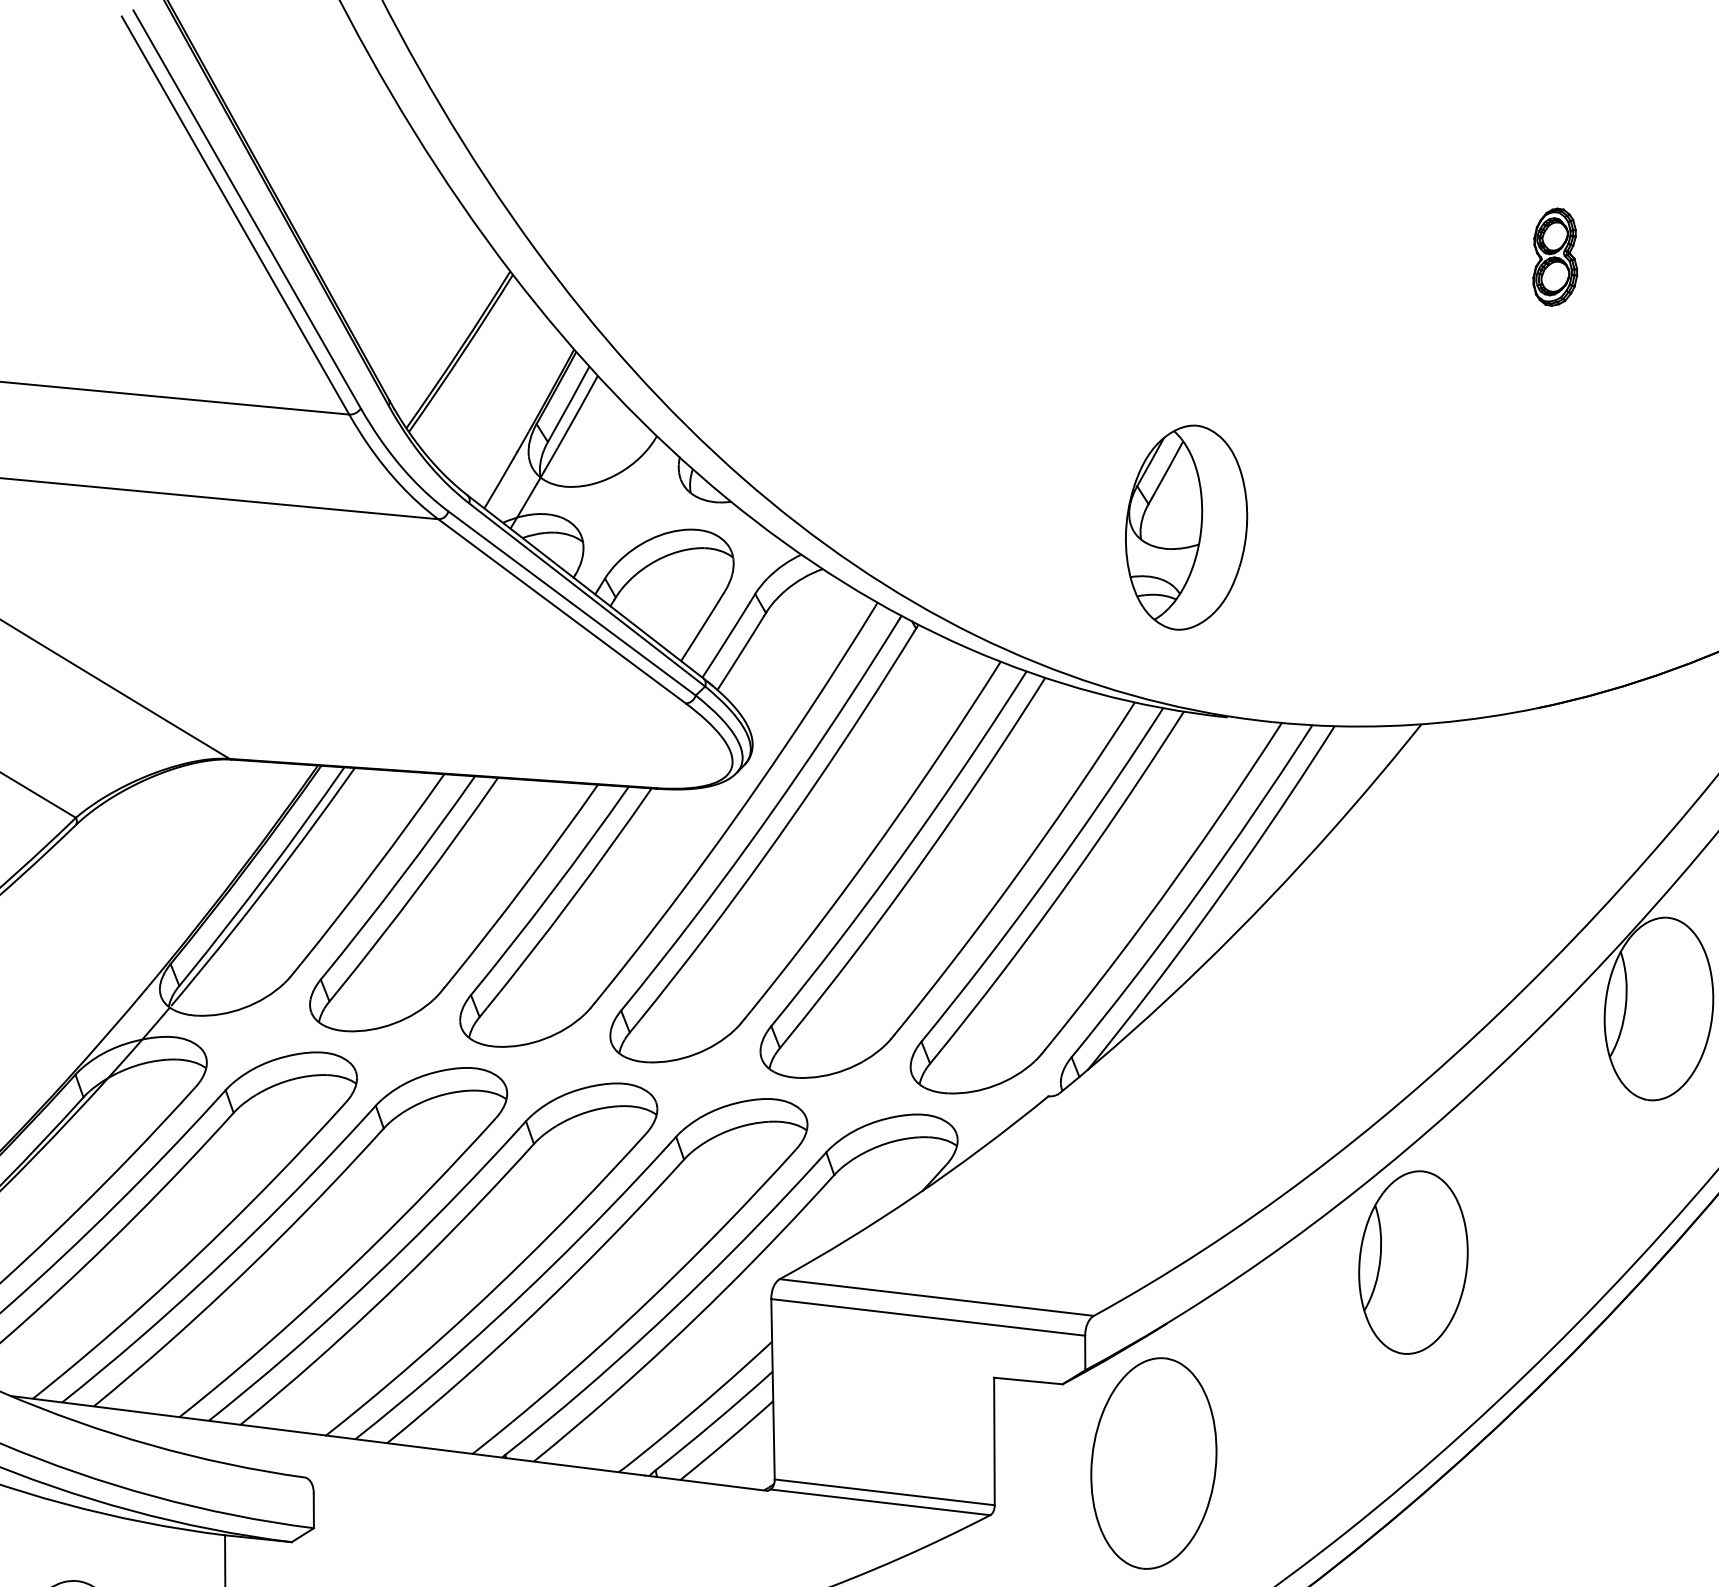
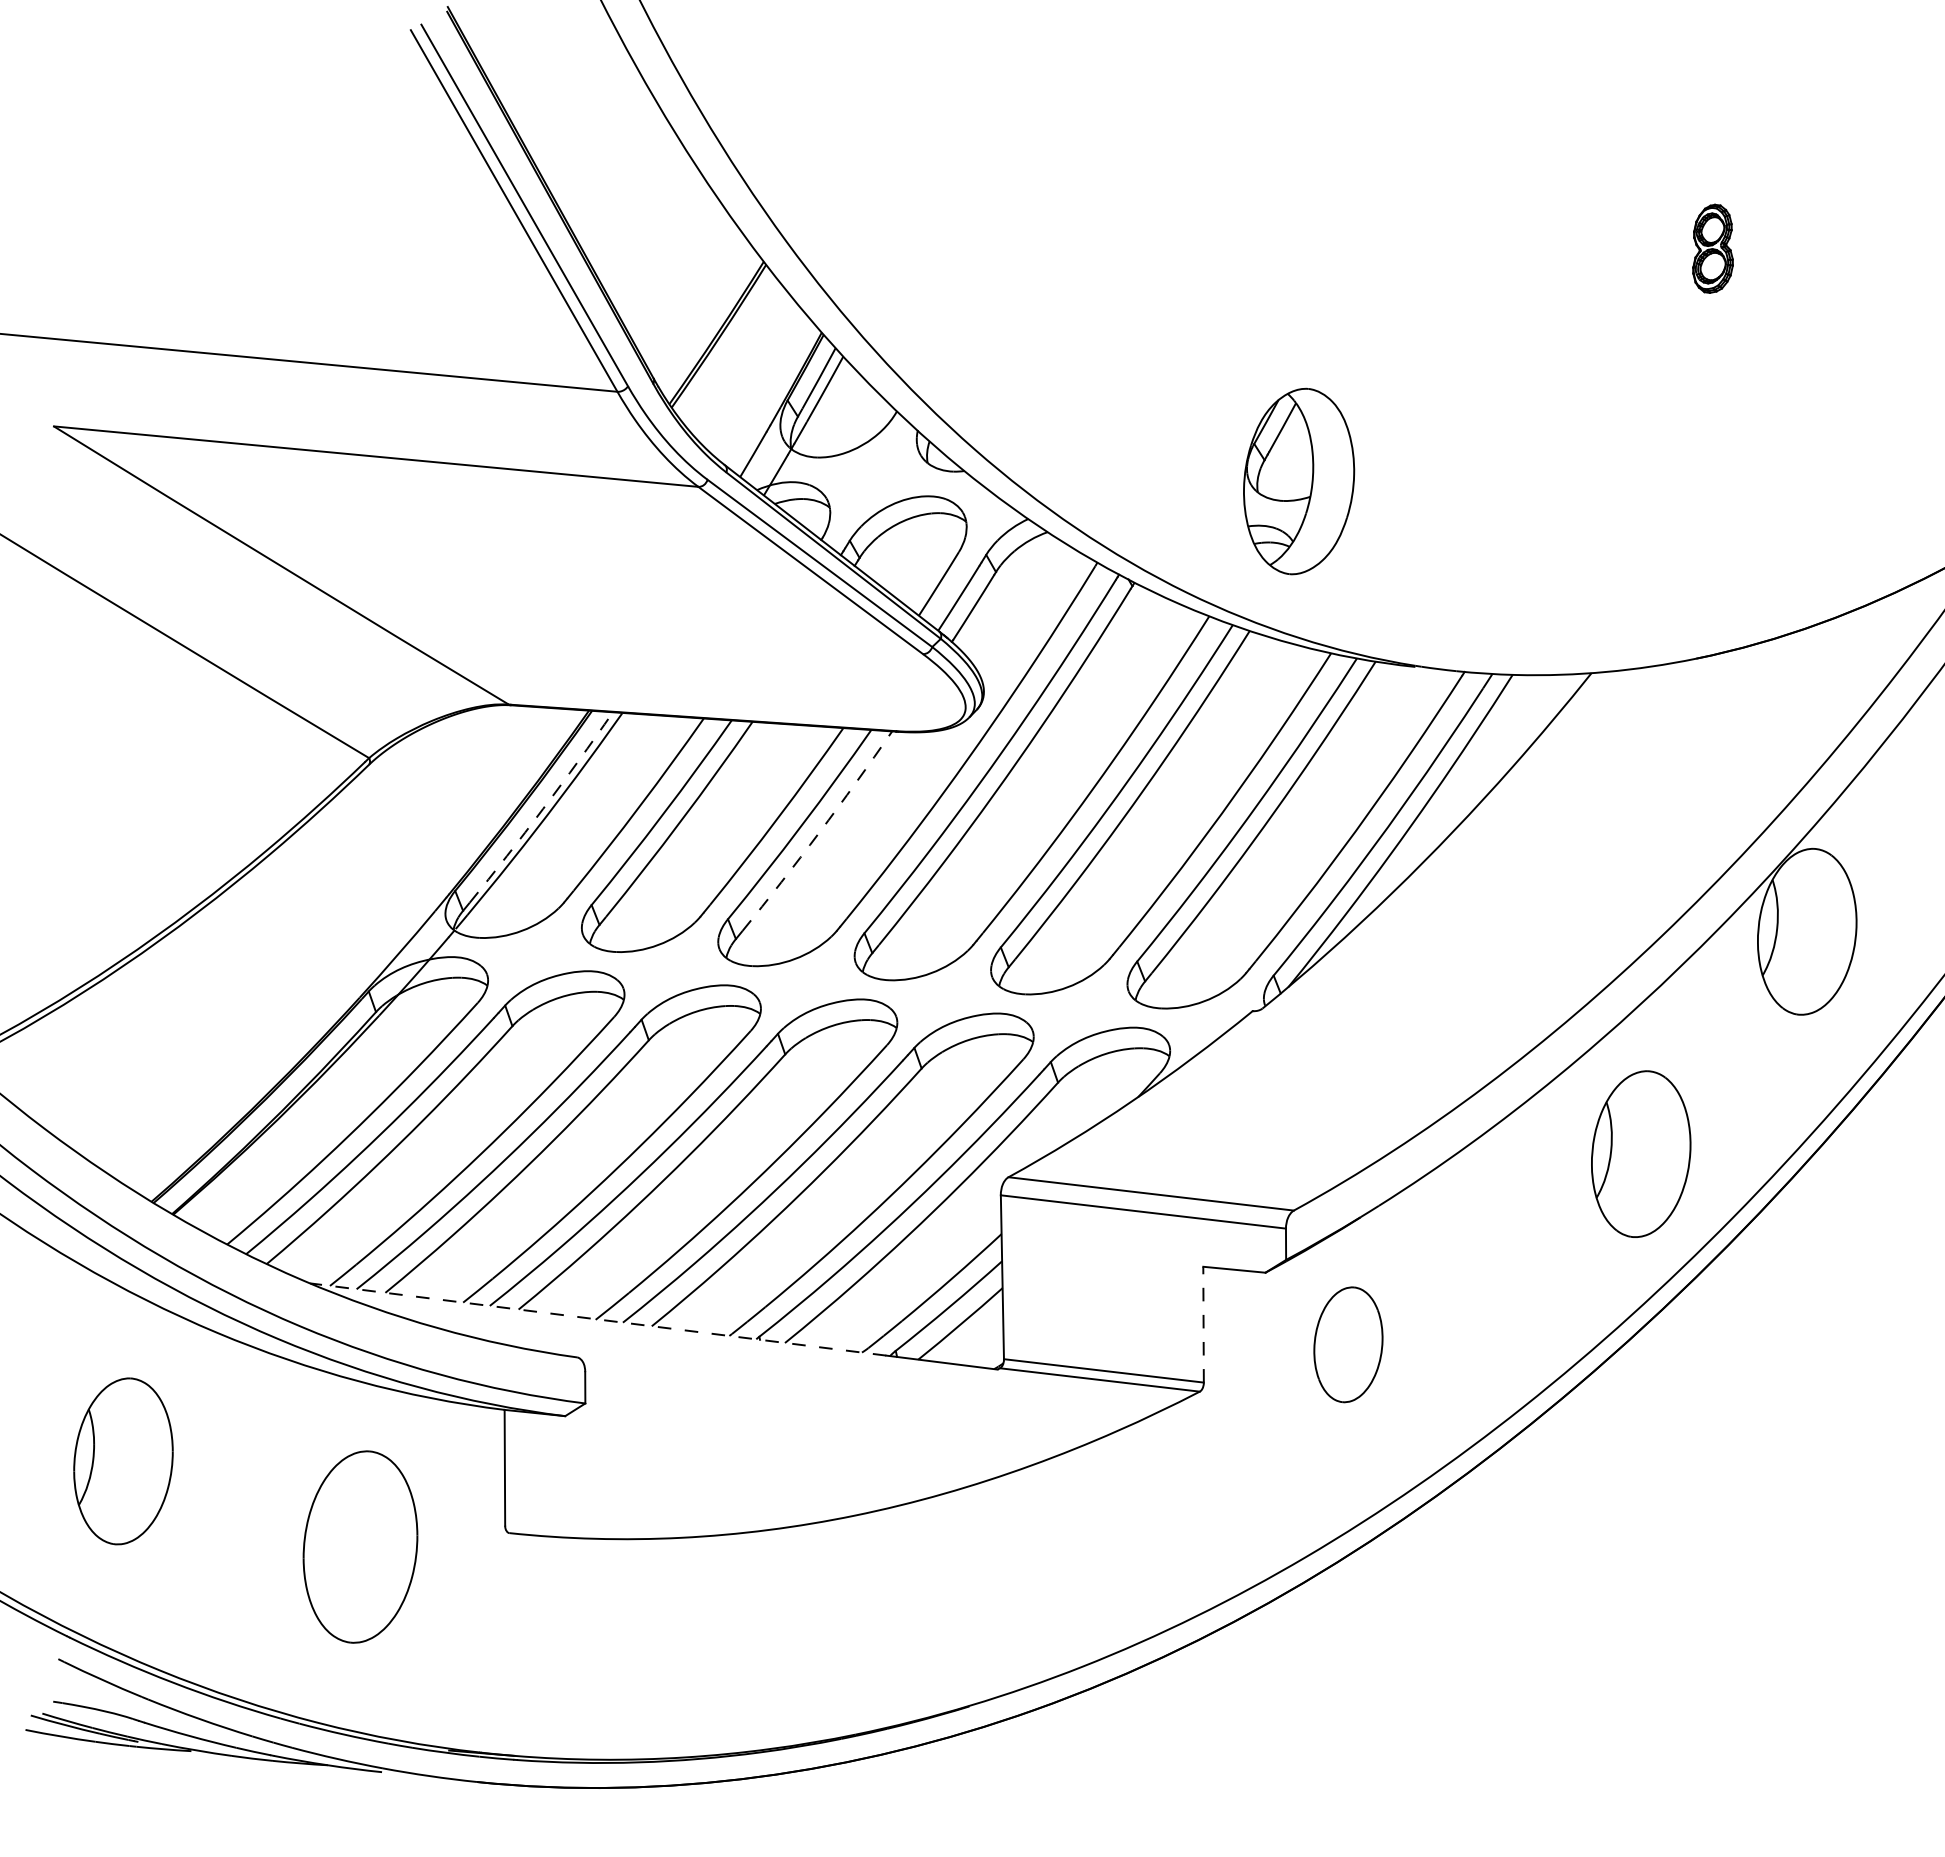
part: (1187, 527) -> (1299, 481), moved
arc: (267, 873) -> (543, 808), solid -> dashed
arc: (571, 899) -> (819, 832), solid -> dashed
part: (1413, 1261) -> (1641, 1153), moved
line: (327, 1435) -> (597, 1319), solid -> dashed
line: (994, 1441) -> (1203, 1324), solid -> dashed
part: (1153, 1463) -> (1348, 1344), size x0.6

